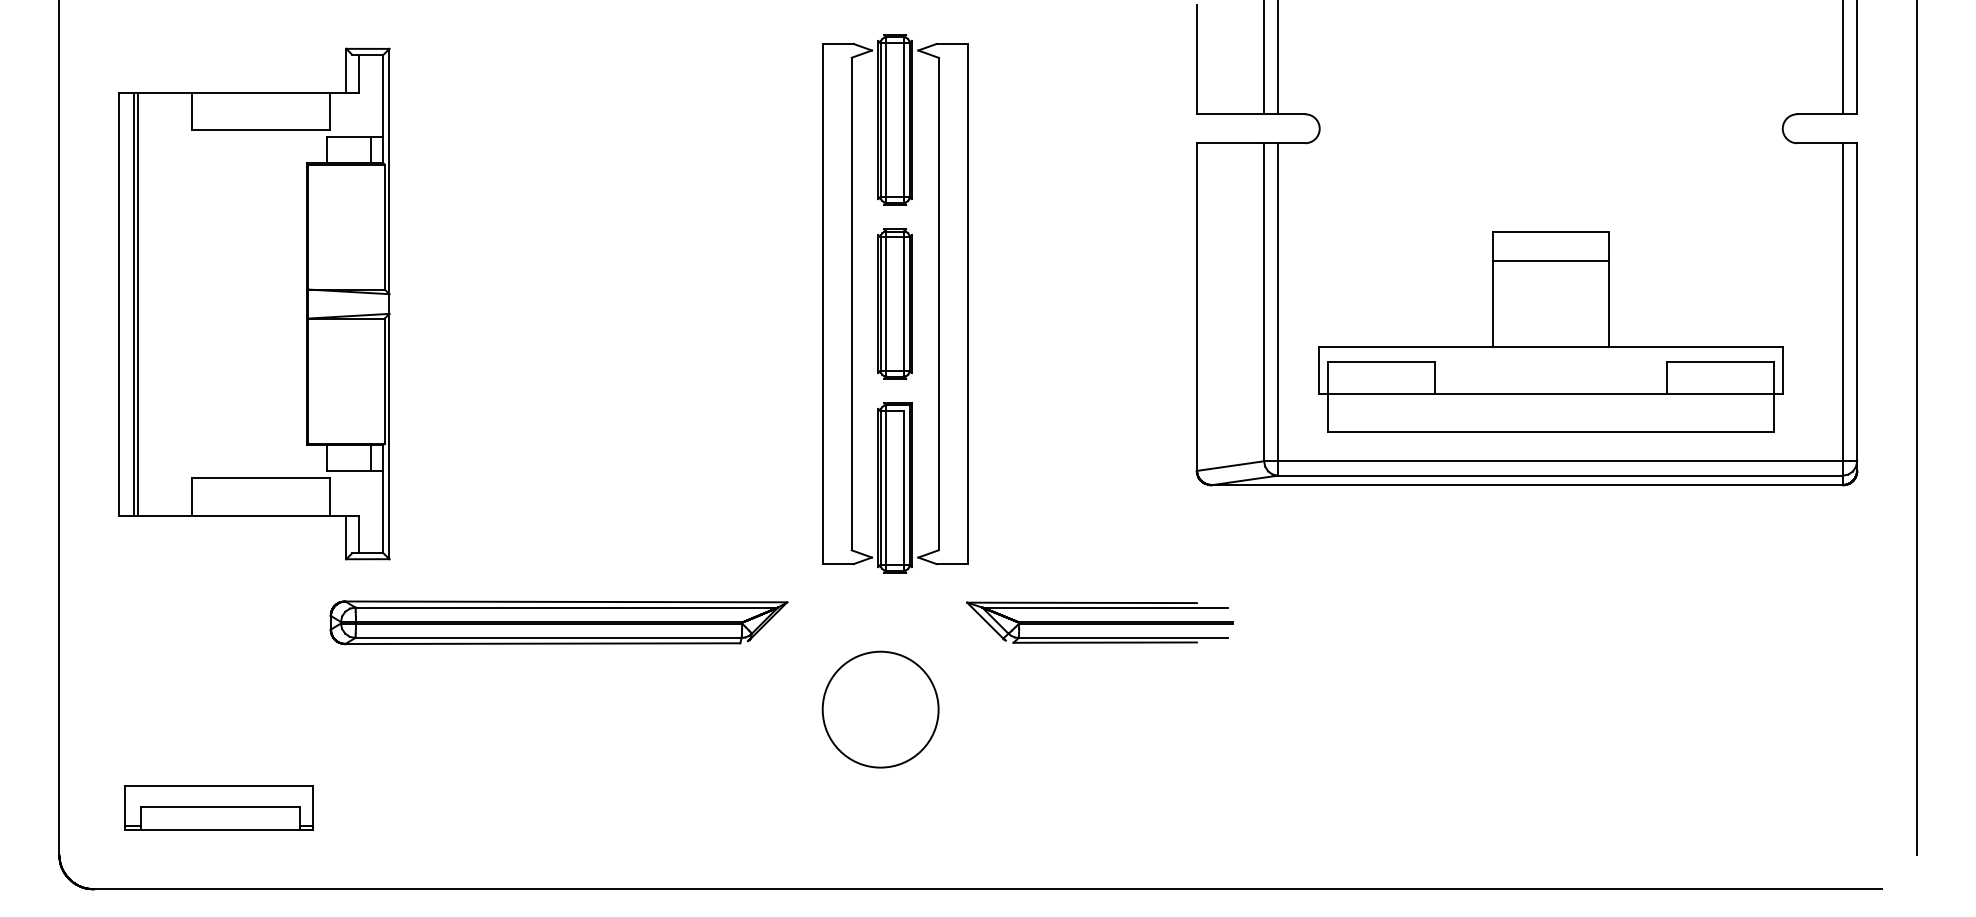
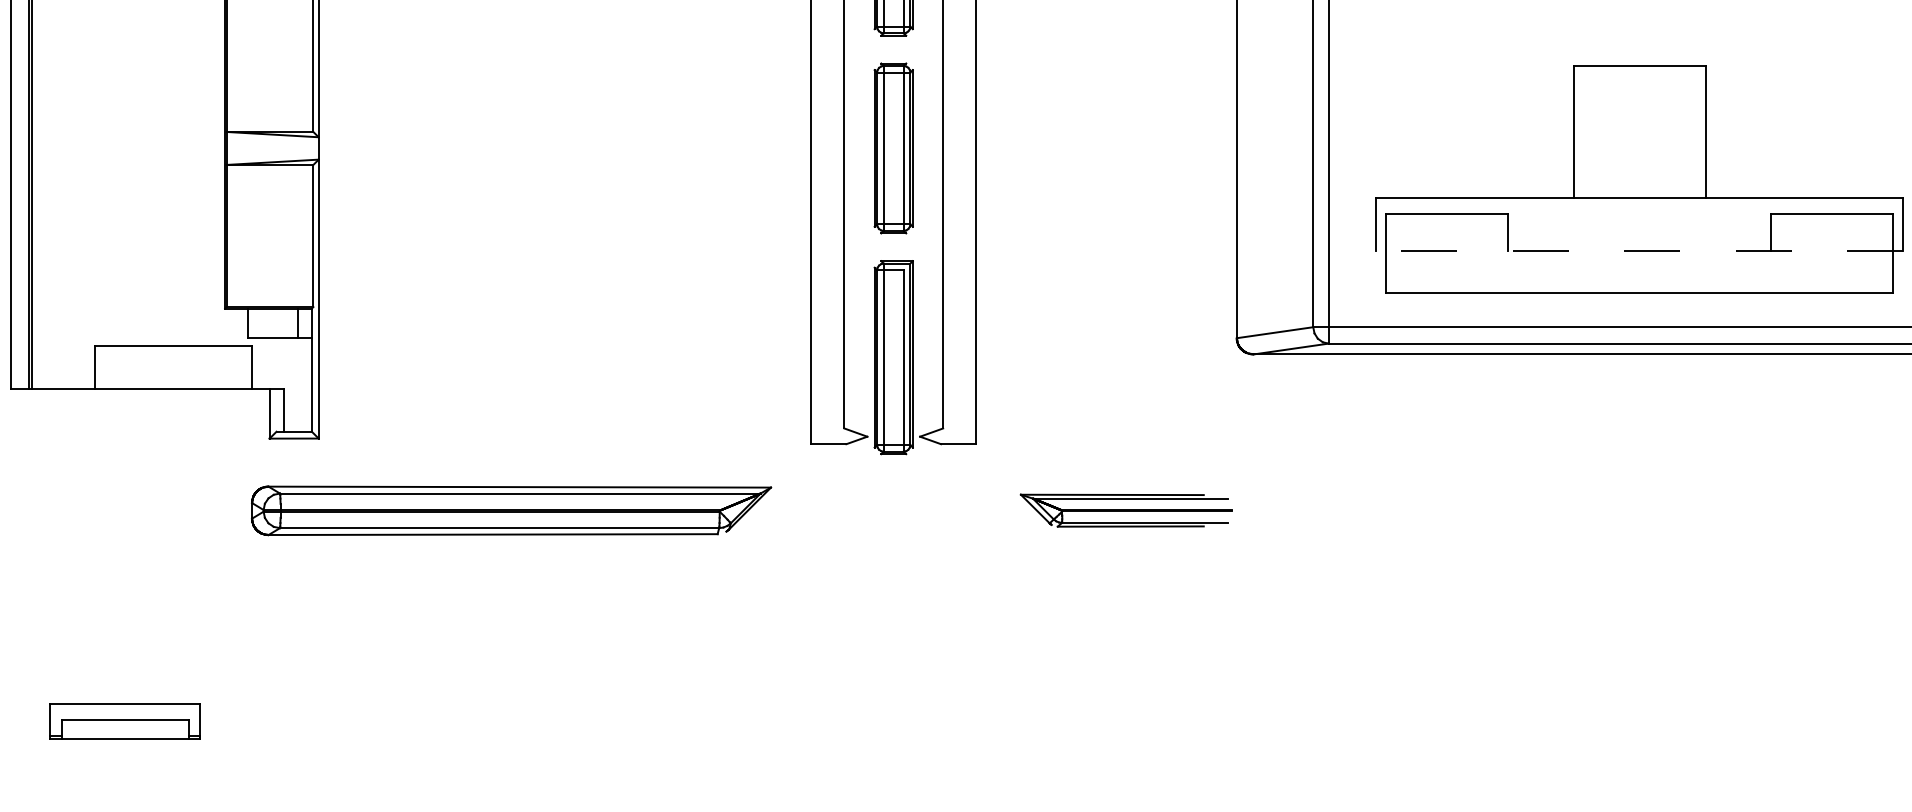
line: (1551, 260) -> (1639, 98), removed
line: (1551, 393) -> (1639, 250), solid -> dashed
part: (1099, 622) -> (1126, 510), size x0.7
circle: (880, 709) -> (877, 609), removed
part: (218, 807) -> (124, 720), size x0.7

